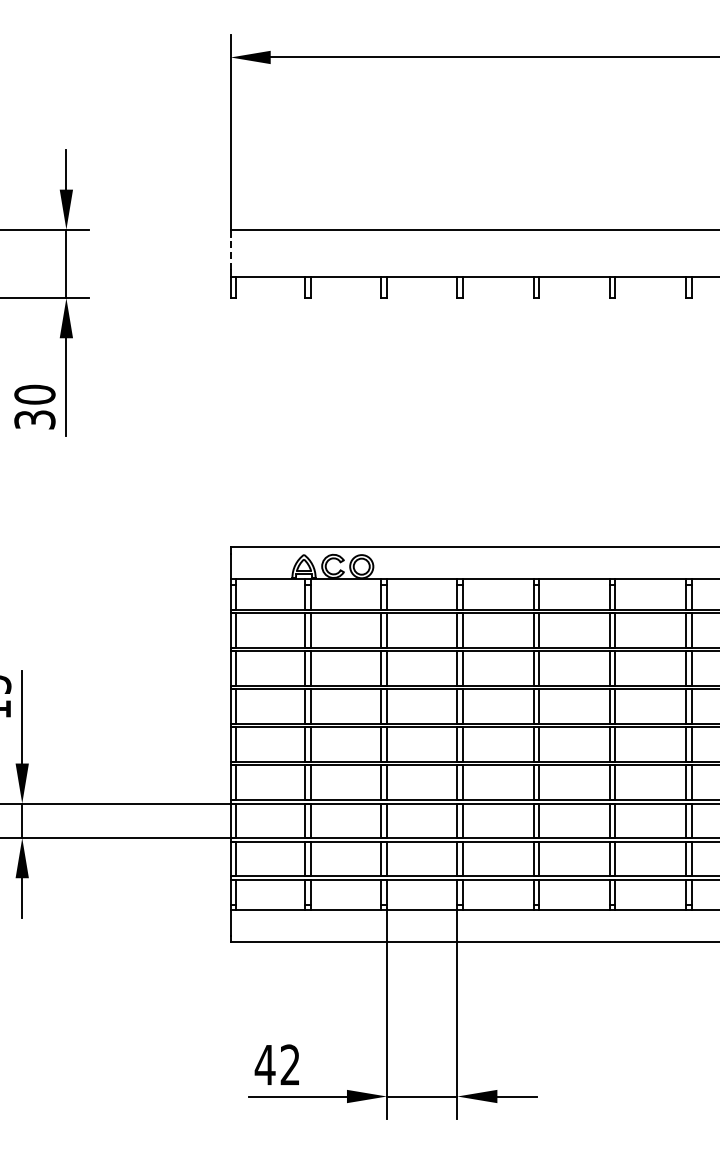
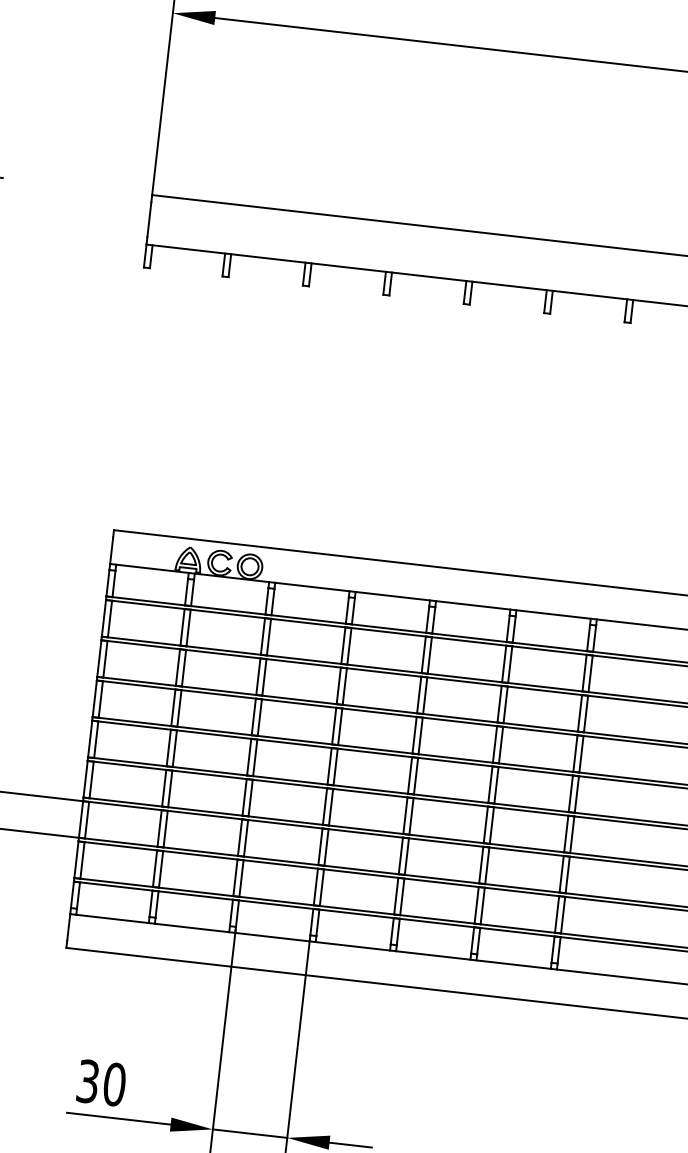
line: (230, 253) -> (149, 220), dashed -> solid
text: (277, 1064) -> (101, 1082), 42 -> 30

